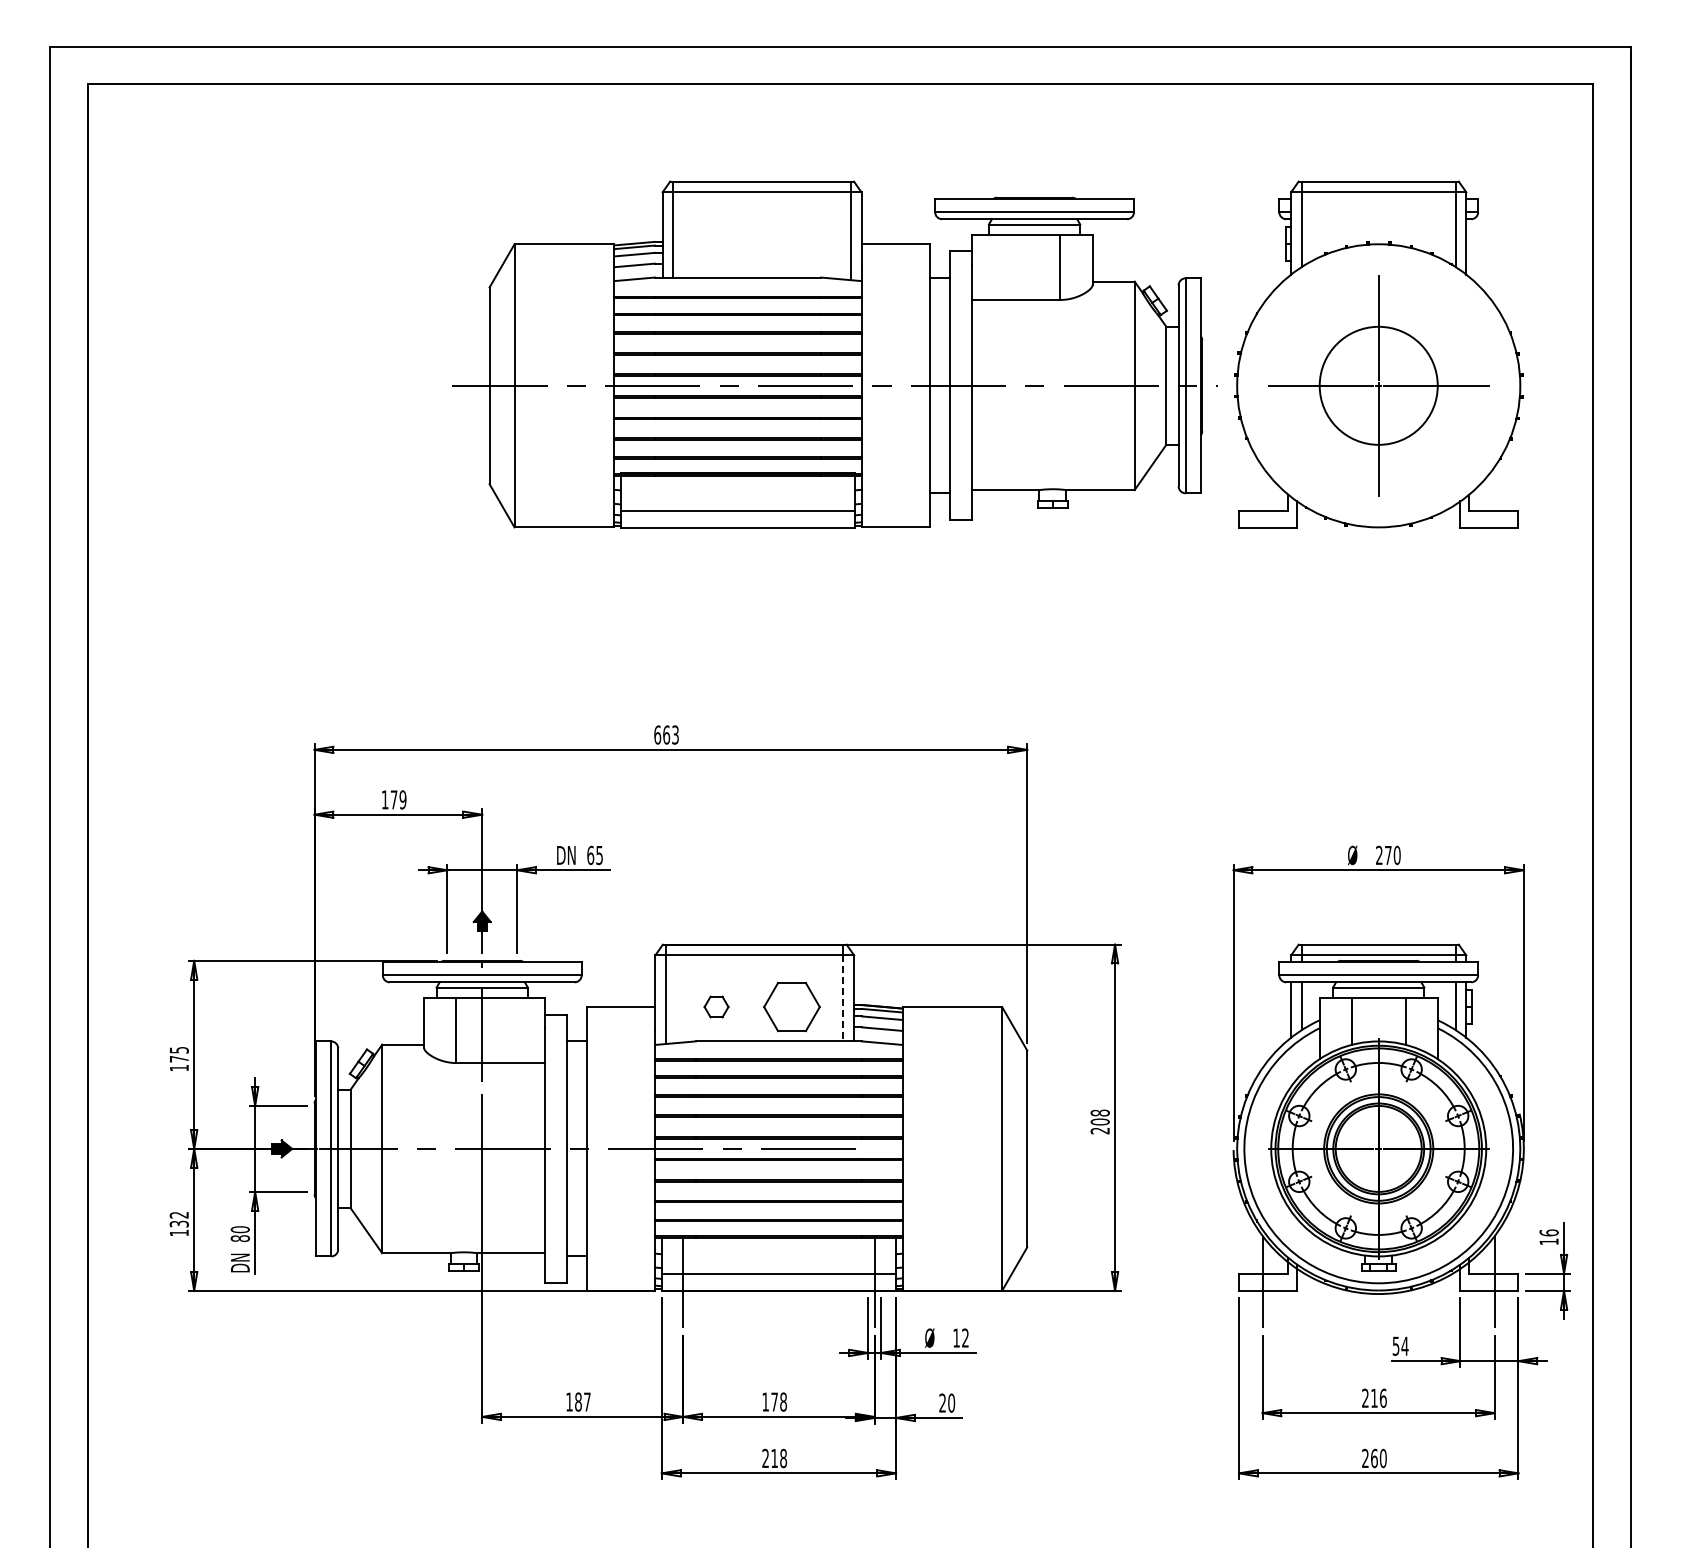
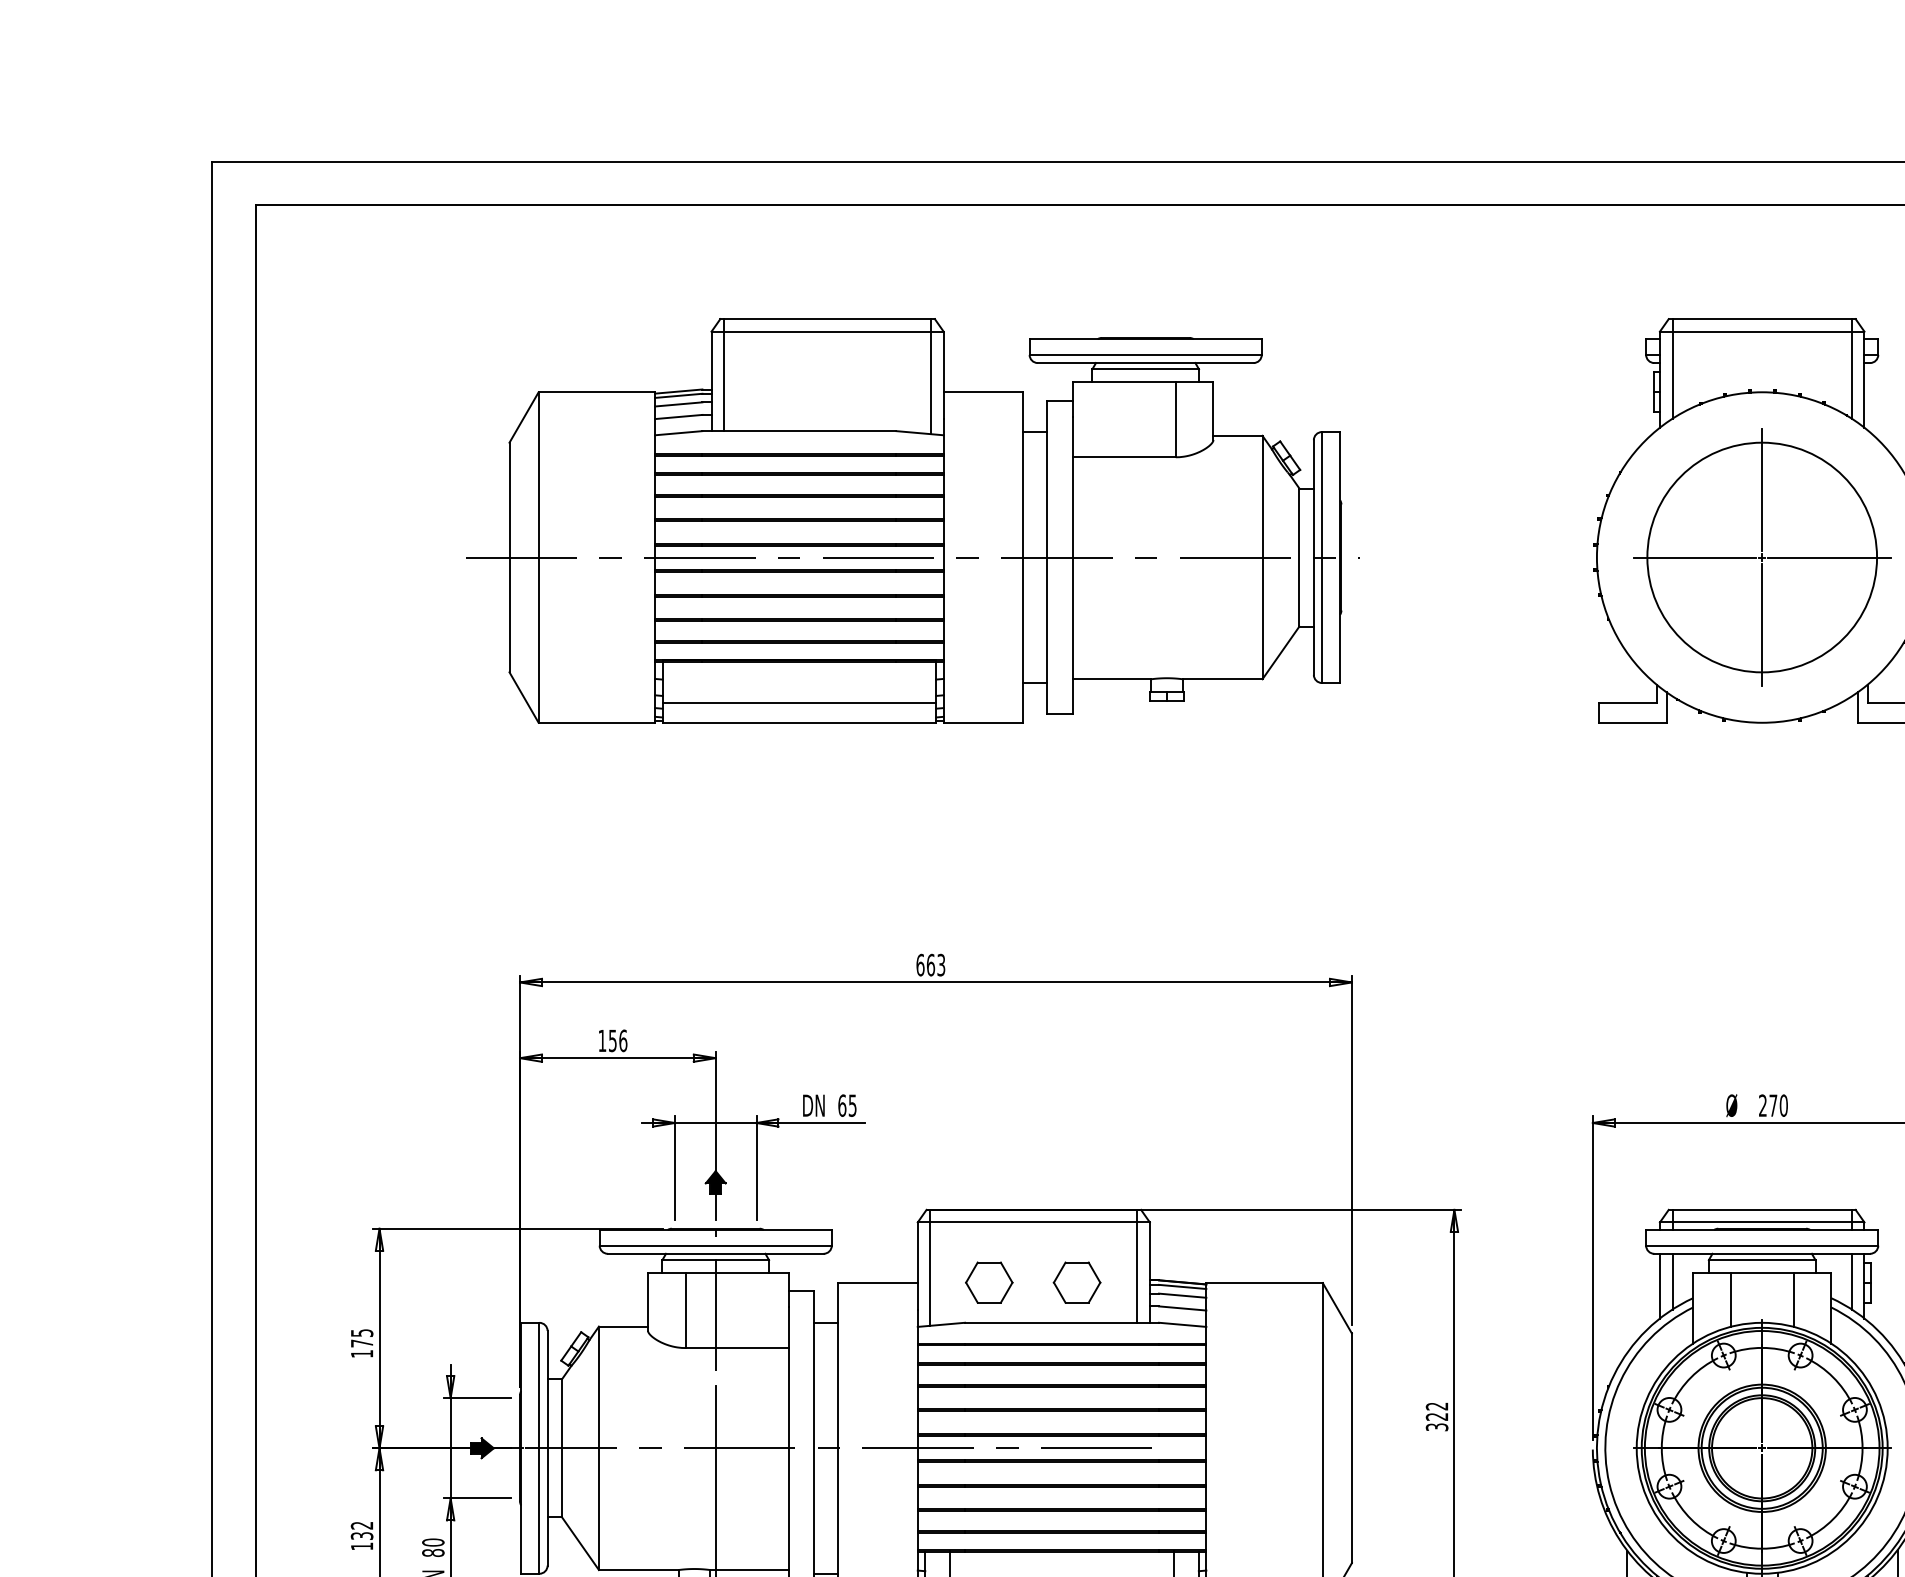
part: (834, 354) -> (912, 520), moved
circle: (1378, 385) -> (1761, 557), size x1.67
text: (398, 799) -> (617, 1040), 179 -> 156
line: (843, 998) -> (1137, 1272), dashed -> solid
part: (716, 1006) -> (989, 1282), size x1.67
part: (791, 1006) -> (1076, 1282), size x0.71
text: (1099, 1121) -> (1436, 1416), 208 -> 322

